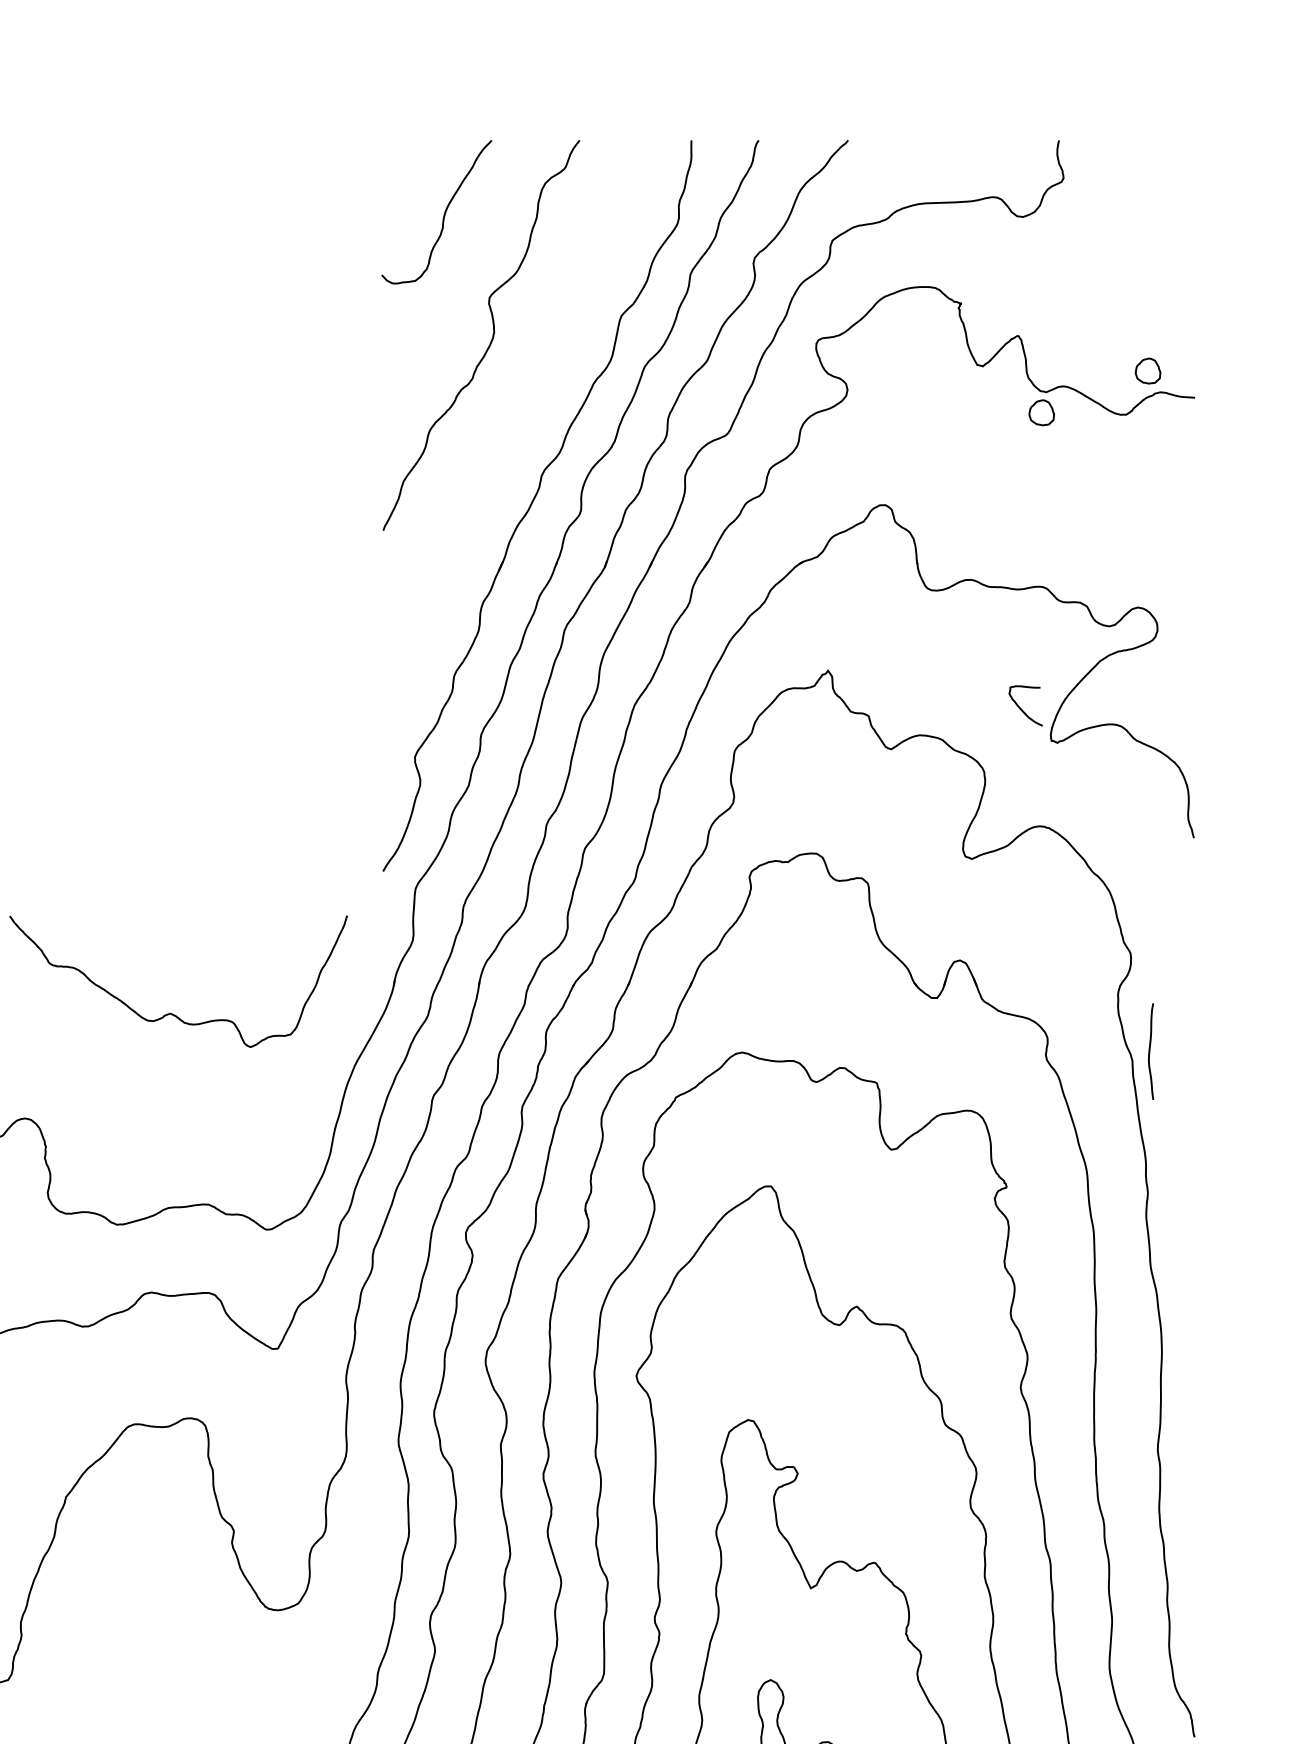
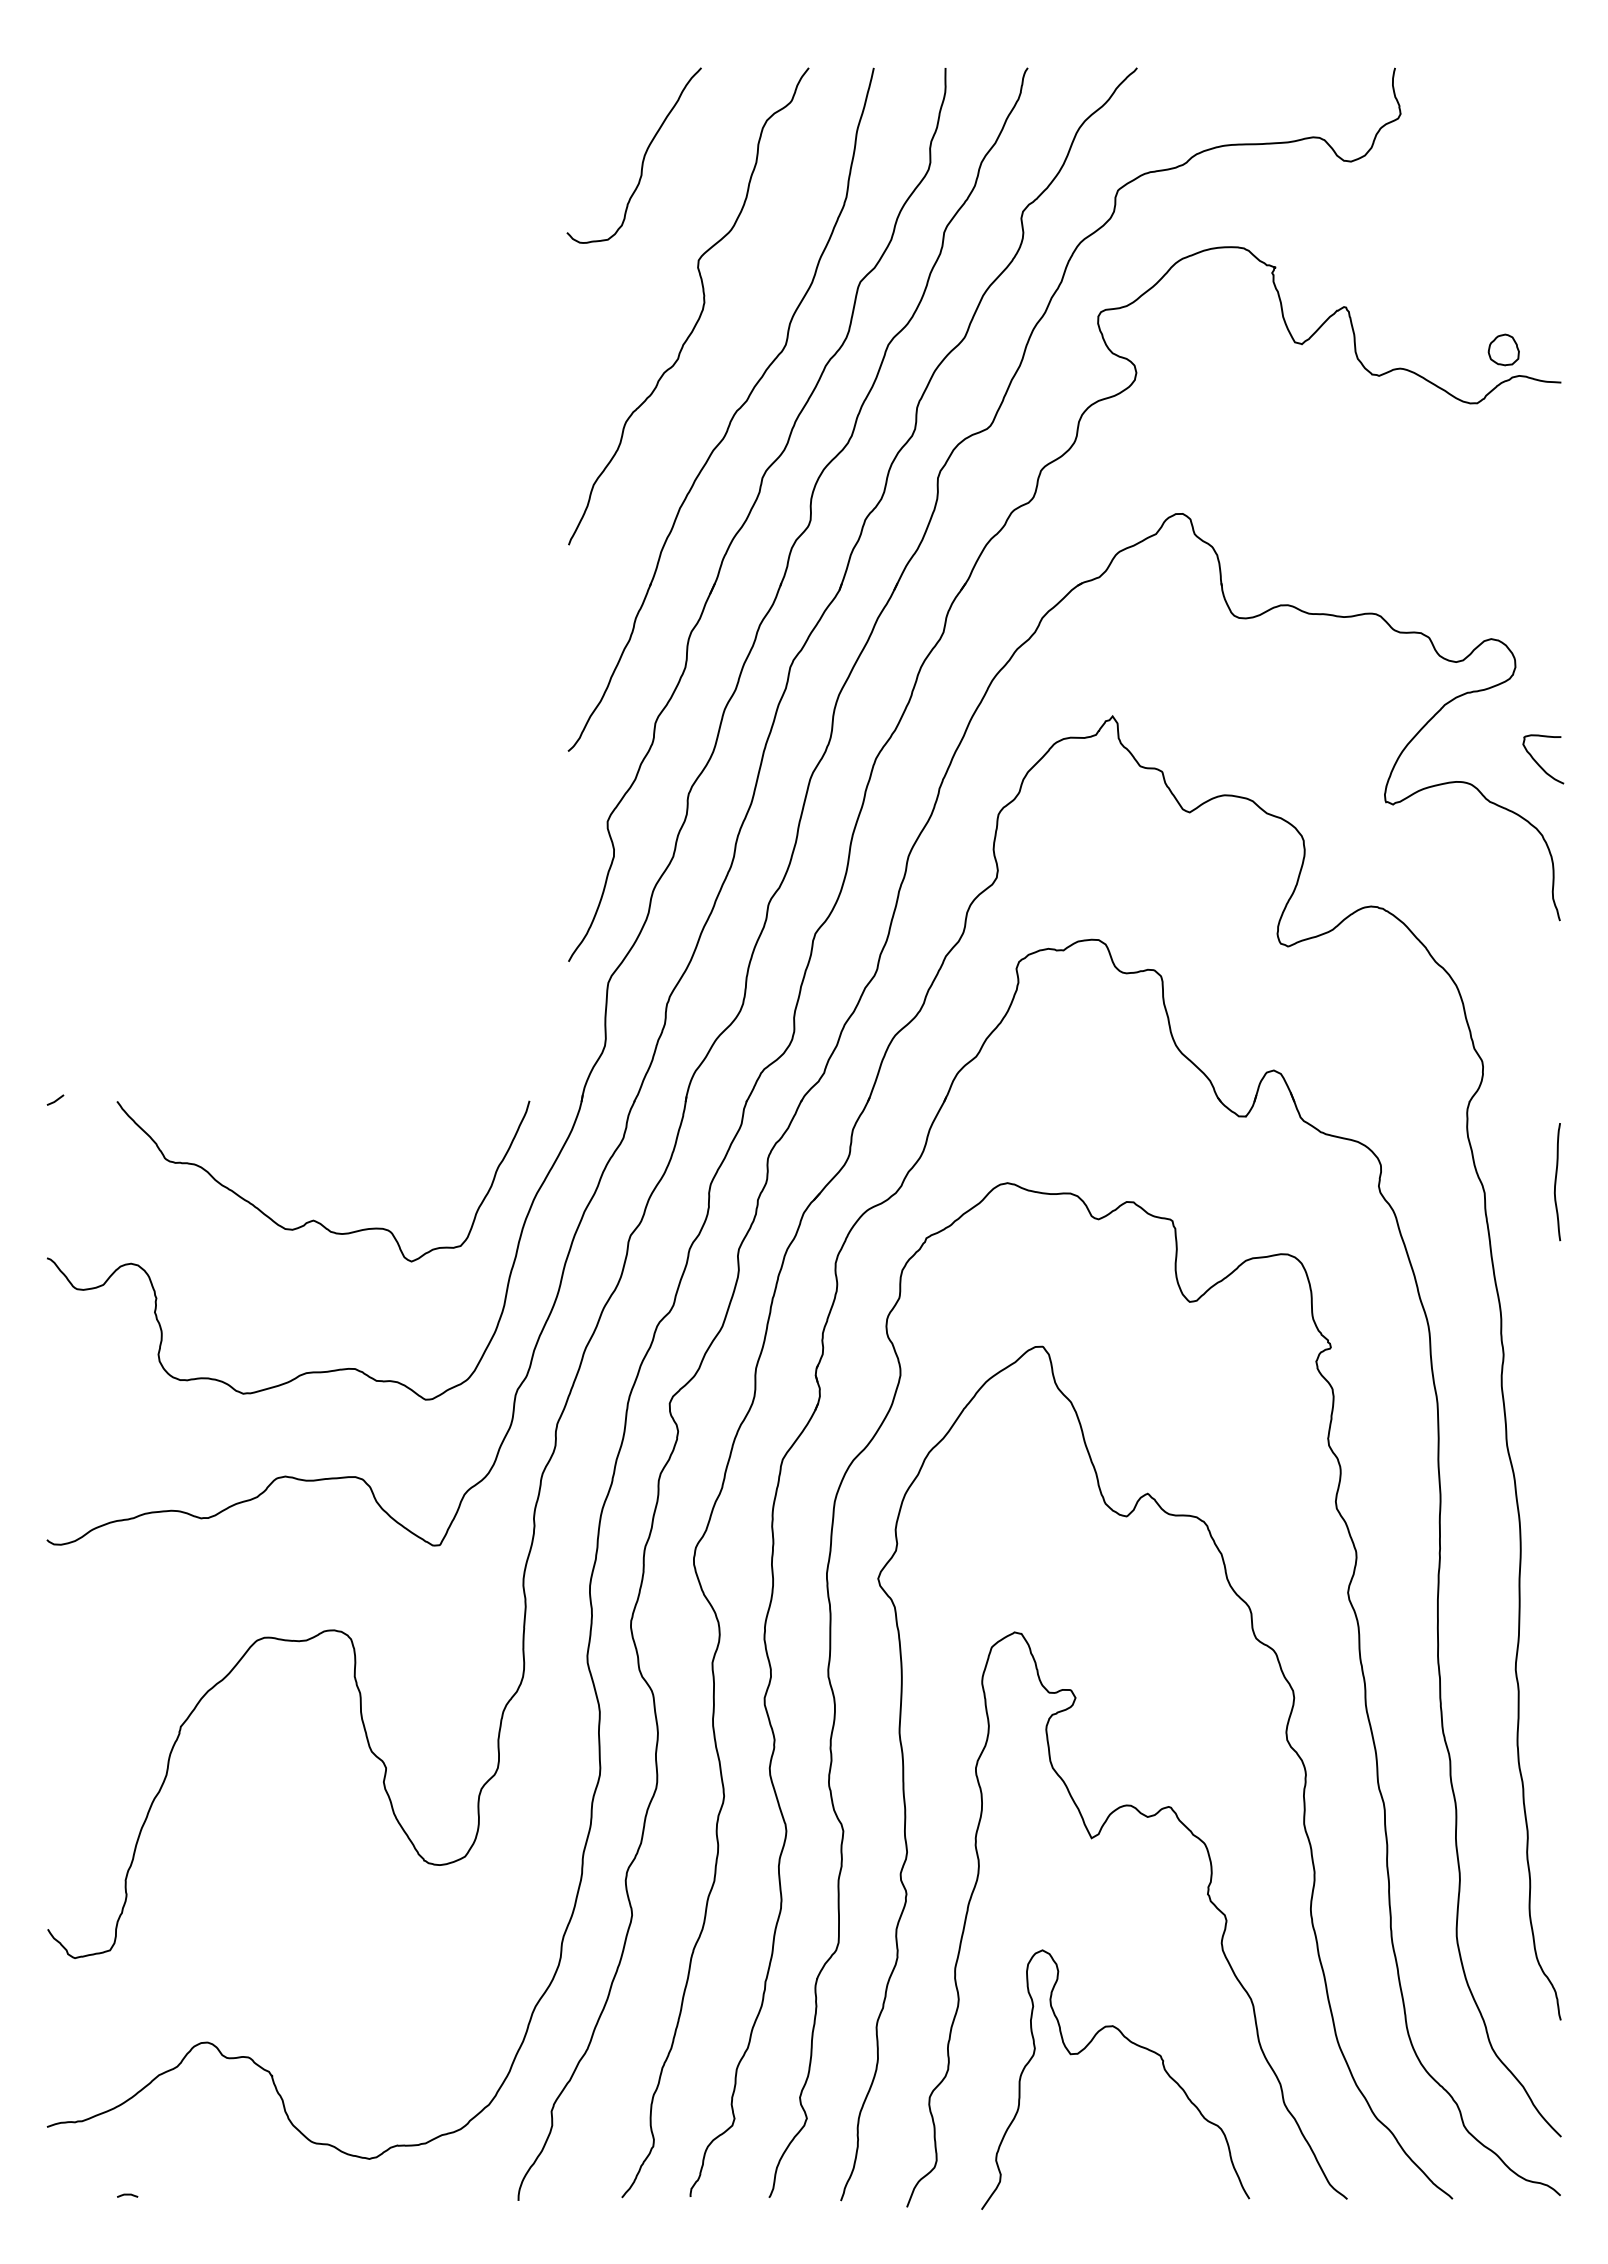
part: (1041, 412) -> (1373, 400), removed
part: (517, 424) -> (732, 415), added
curve: (1021, 709) -> (1538, 763), moved
curve: (170, 1012) -> (313, 1219), moved
curve: (1150, 1052) -> (1556, 1182), moved

